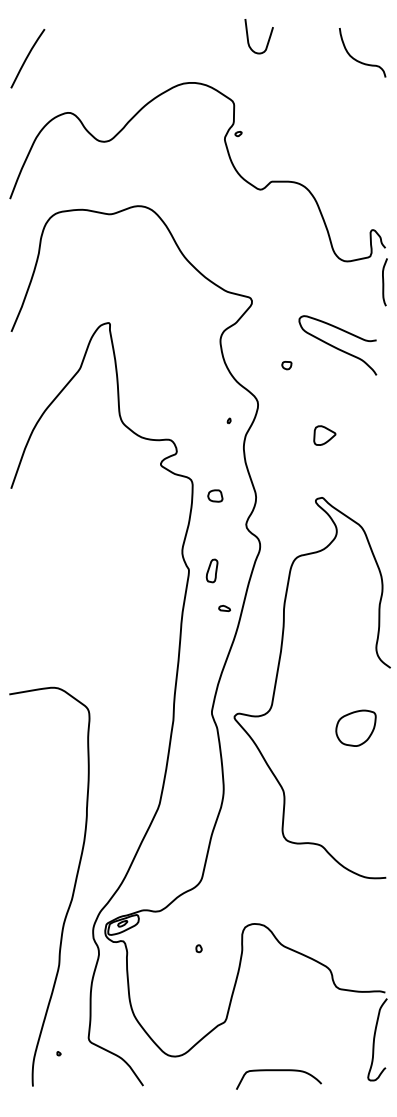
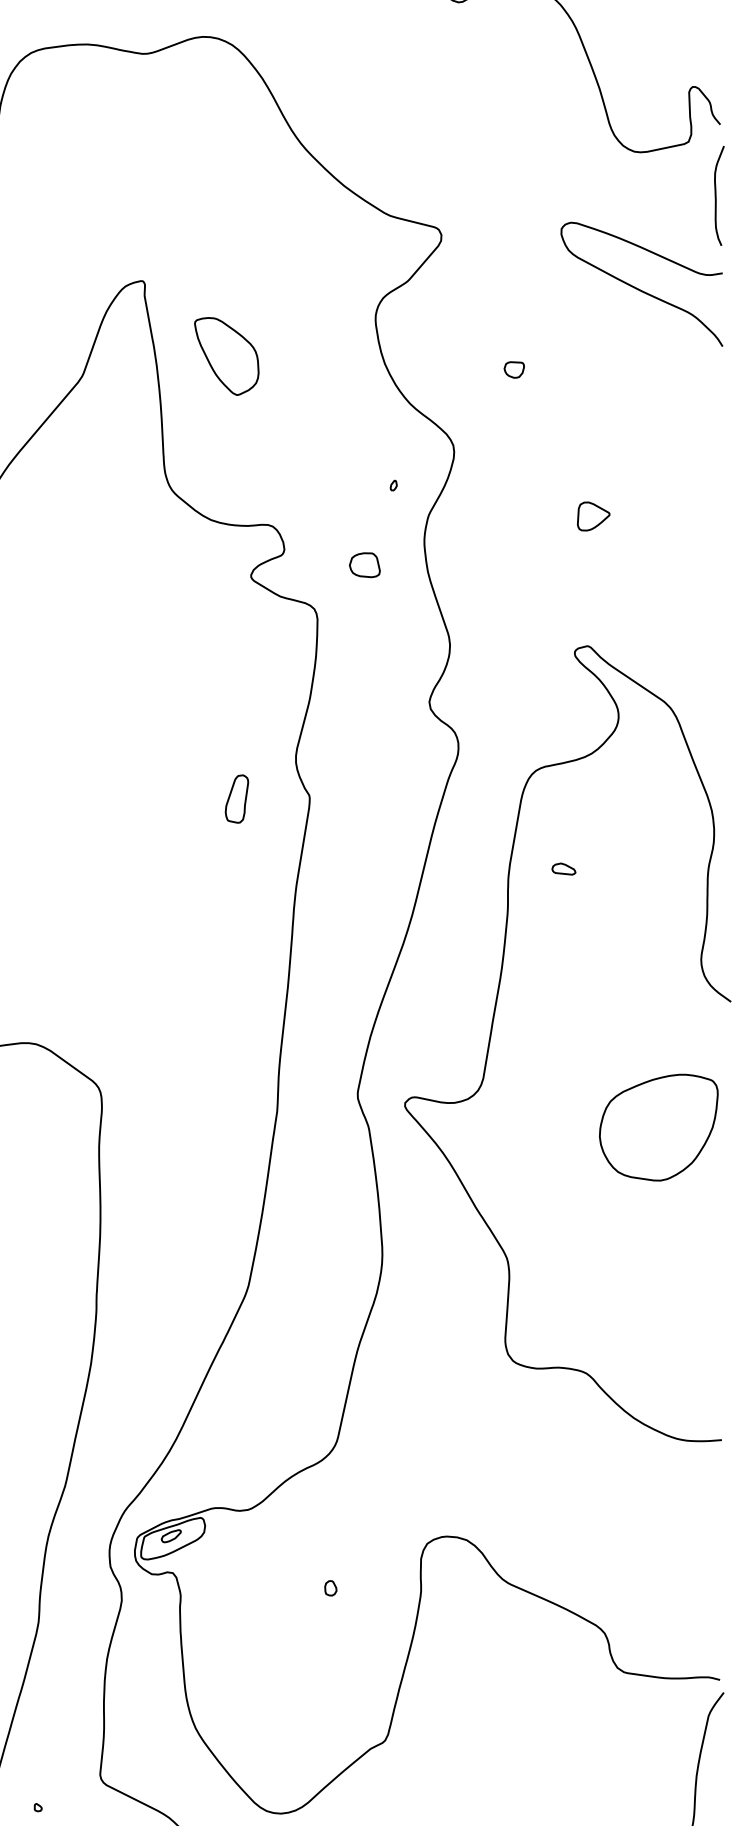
curve: (337, 347) -> (640, 288), moved
part: (149, 358) -> (227, 355), added
part: (324, 435) -> (592, 516), size x0.71
part: (215, 495) -> (365, 564), moved
part: (211, 570) -> (235, 798), moved
part: (224, 608) -> (563, 869), moved
part: (355, 728) -> (657, 1128), size x1.43

